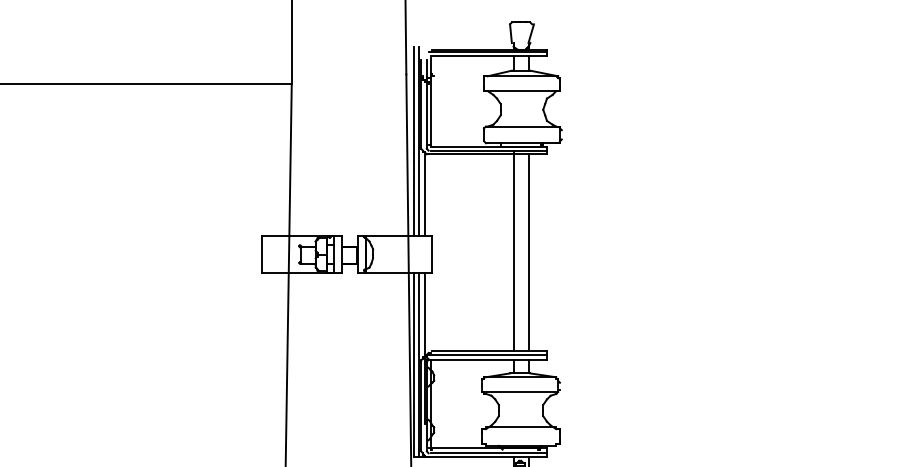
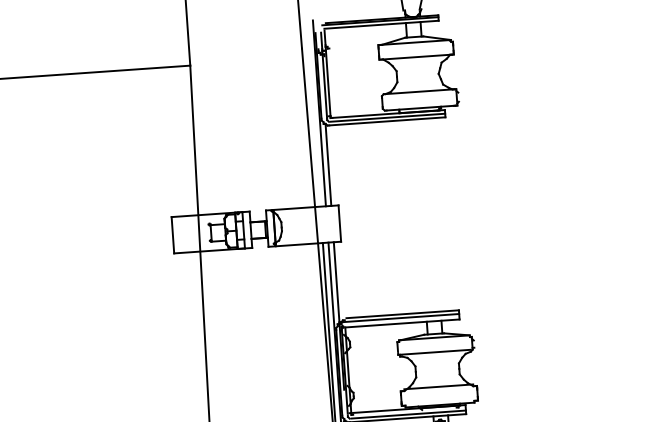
line: (413, 141) -> (313, 113), removed
line: (513, 250) -> (419, 213), removed
line: (528, 252) -> (434, 214), removed

